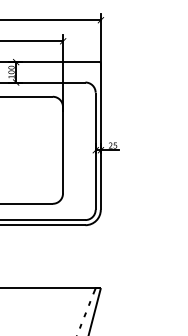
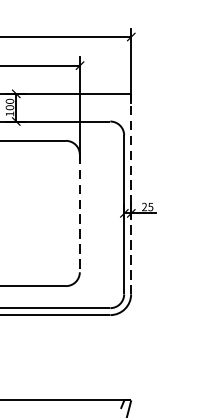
line: (100, 136) -> (130, 194), solid -> dashed
line: (63, 150) -> (80, 213), solid -> dashed

